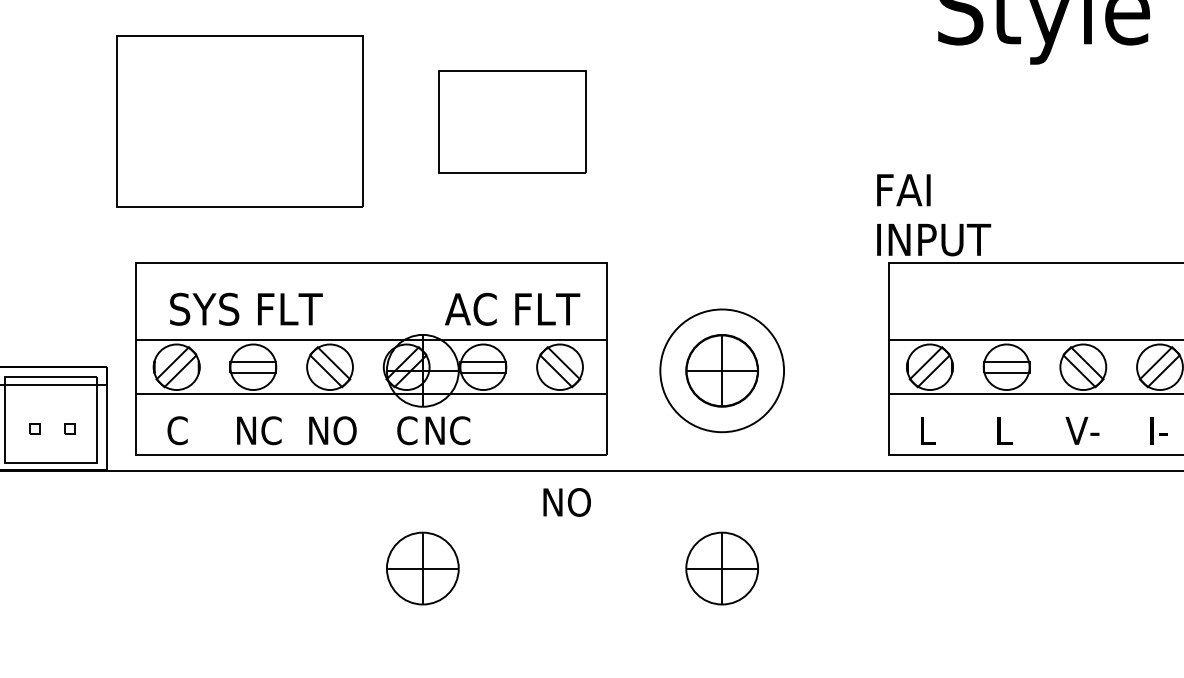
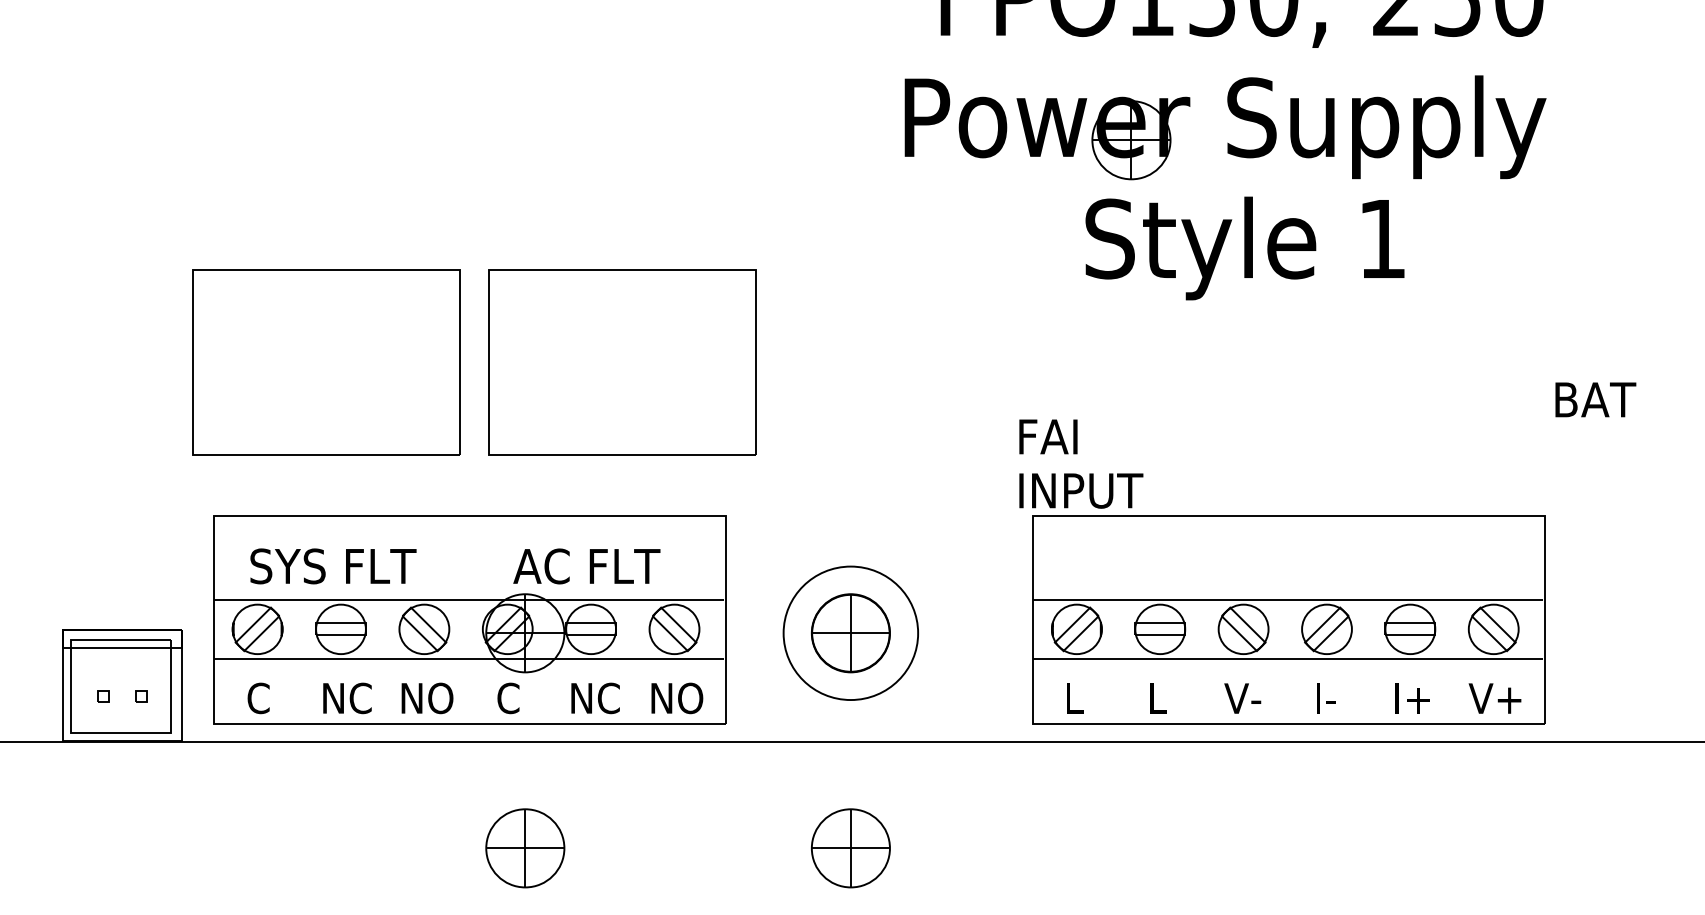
part: (512, 121) -> (622, 362), size x1.67
text: (512, 309) -> (586, 566), moved
text: (447, 430) -> (595, 698), moved
text: (567, 502) -> (677, 698), moved

